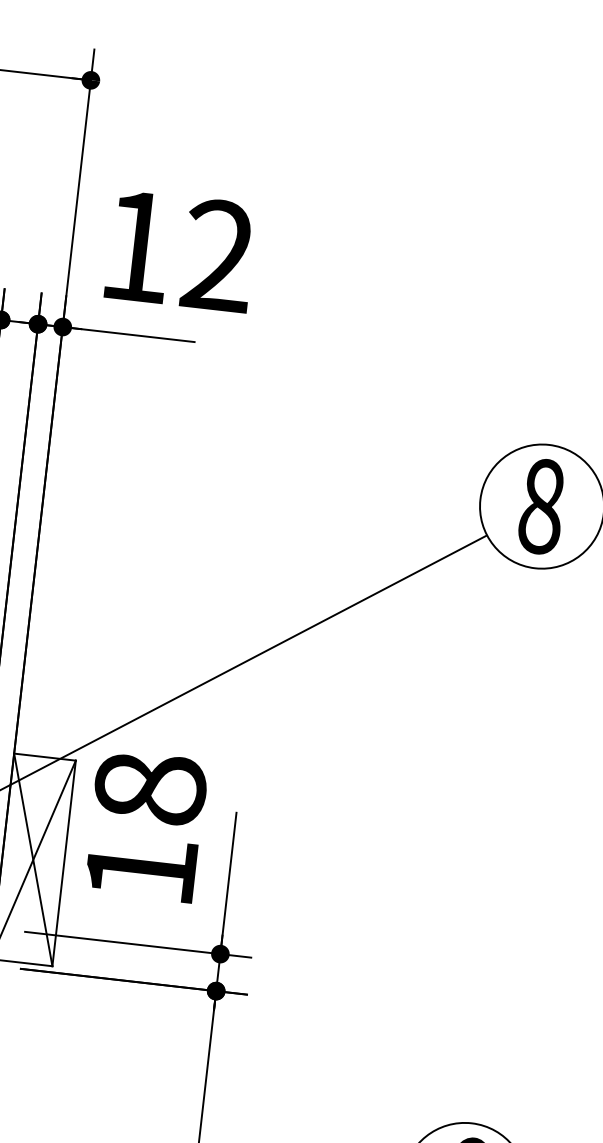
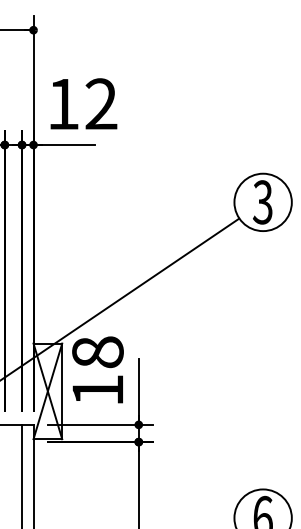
text: (540, 506) -> (262, 202), 8 -> 3

